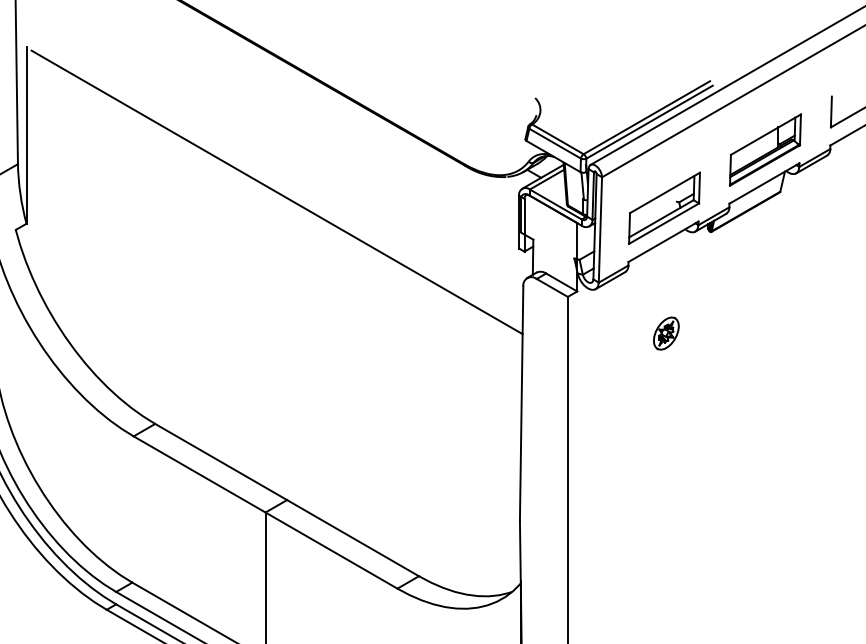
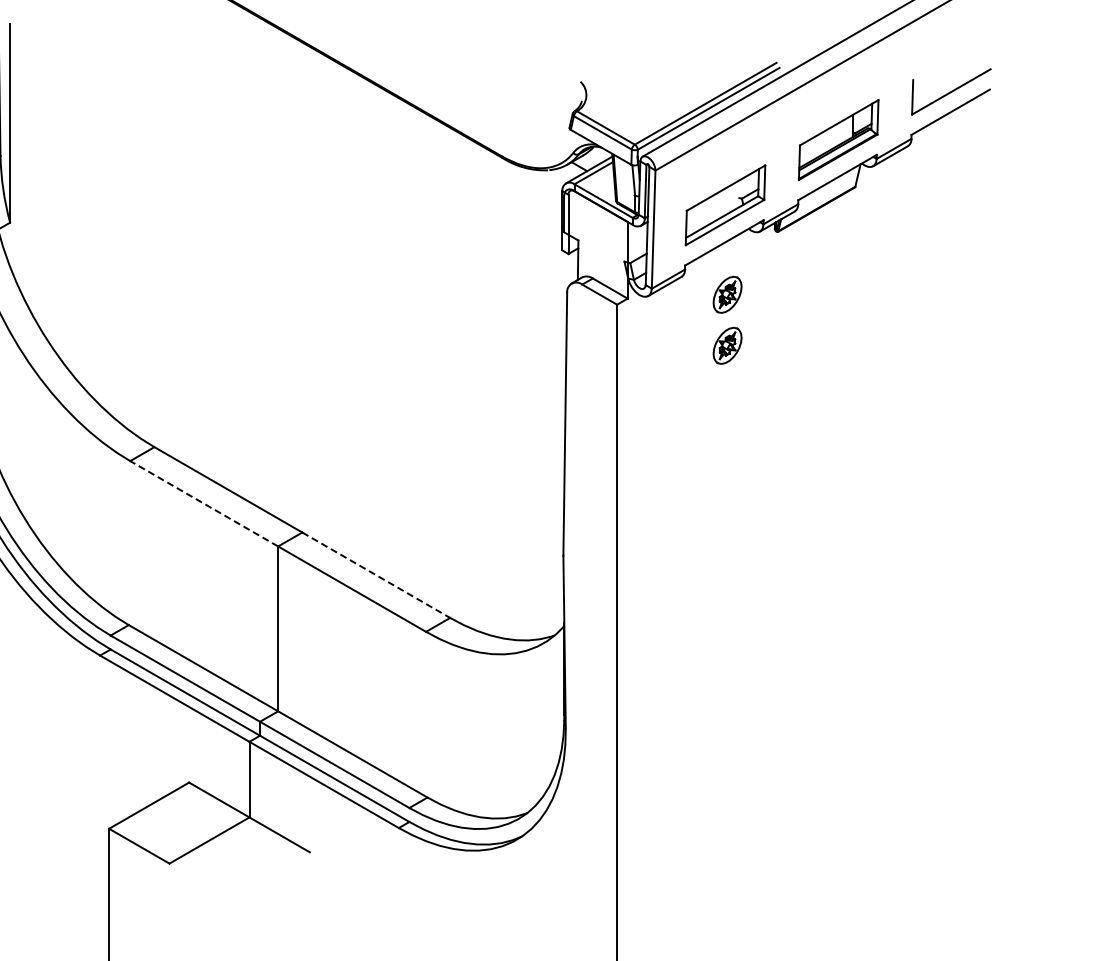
line: (276, 192) -> (290, 187), removed
part: (666, 287) -> (727, 294), added
line: (198, 474) -> (203, 503), solid -> dashed
line: (353, 538) -> (376, 575), solid -> dashed

